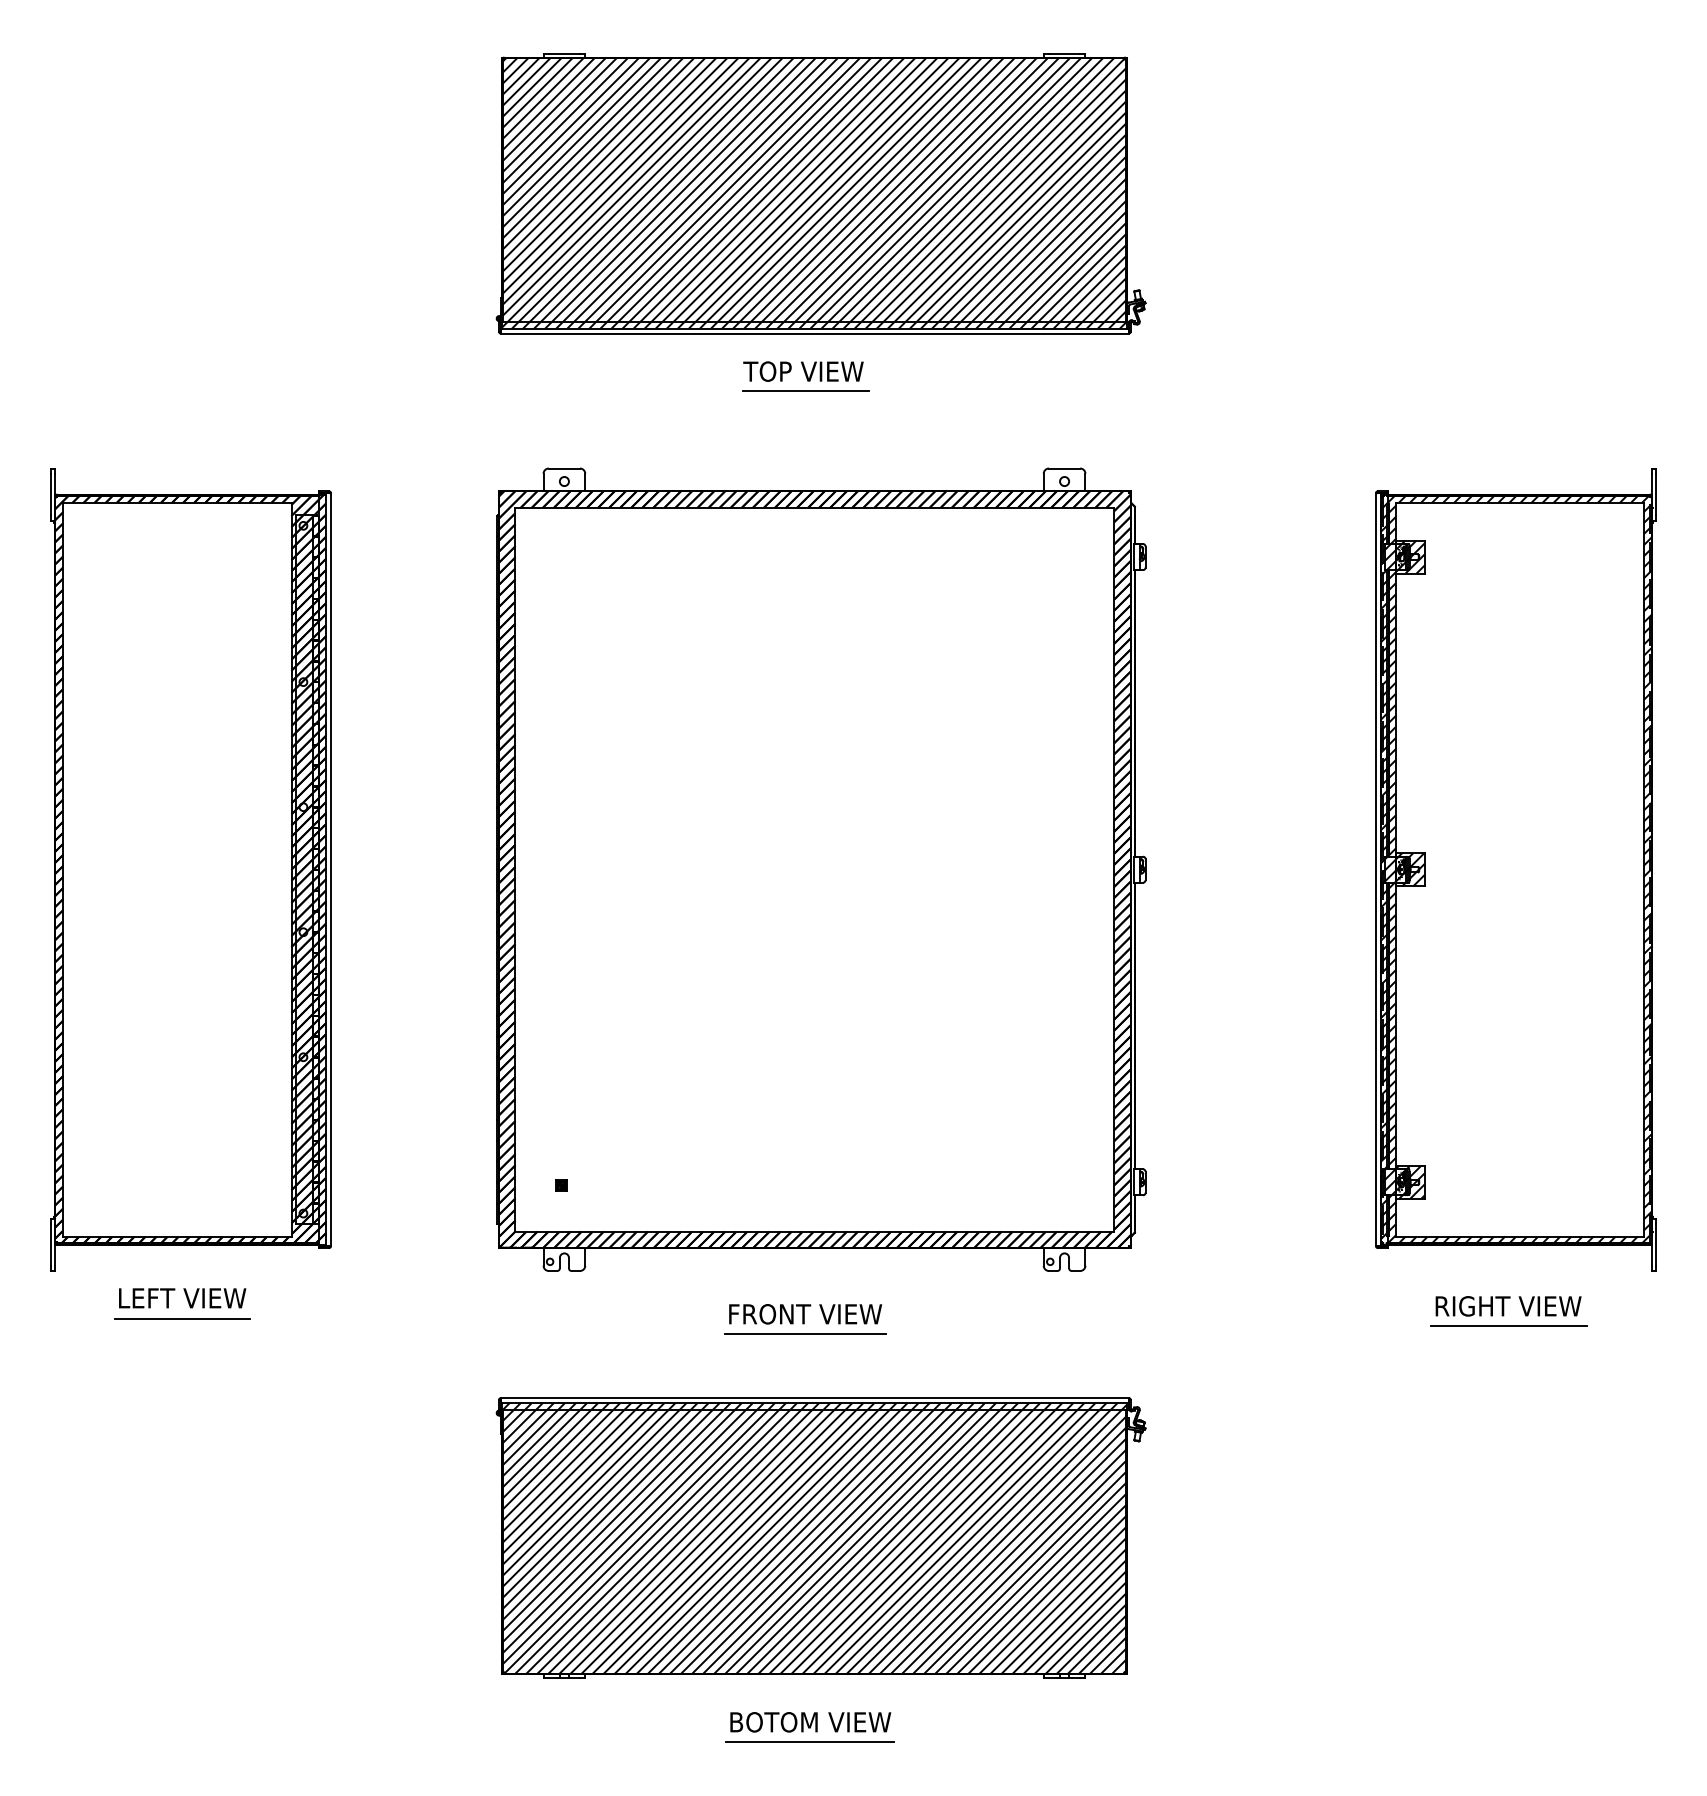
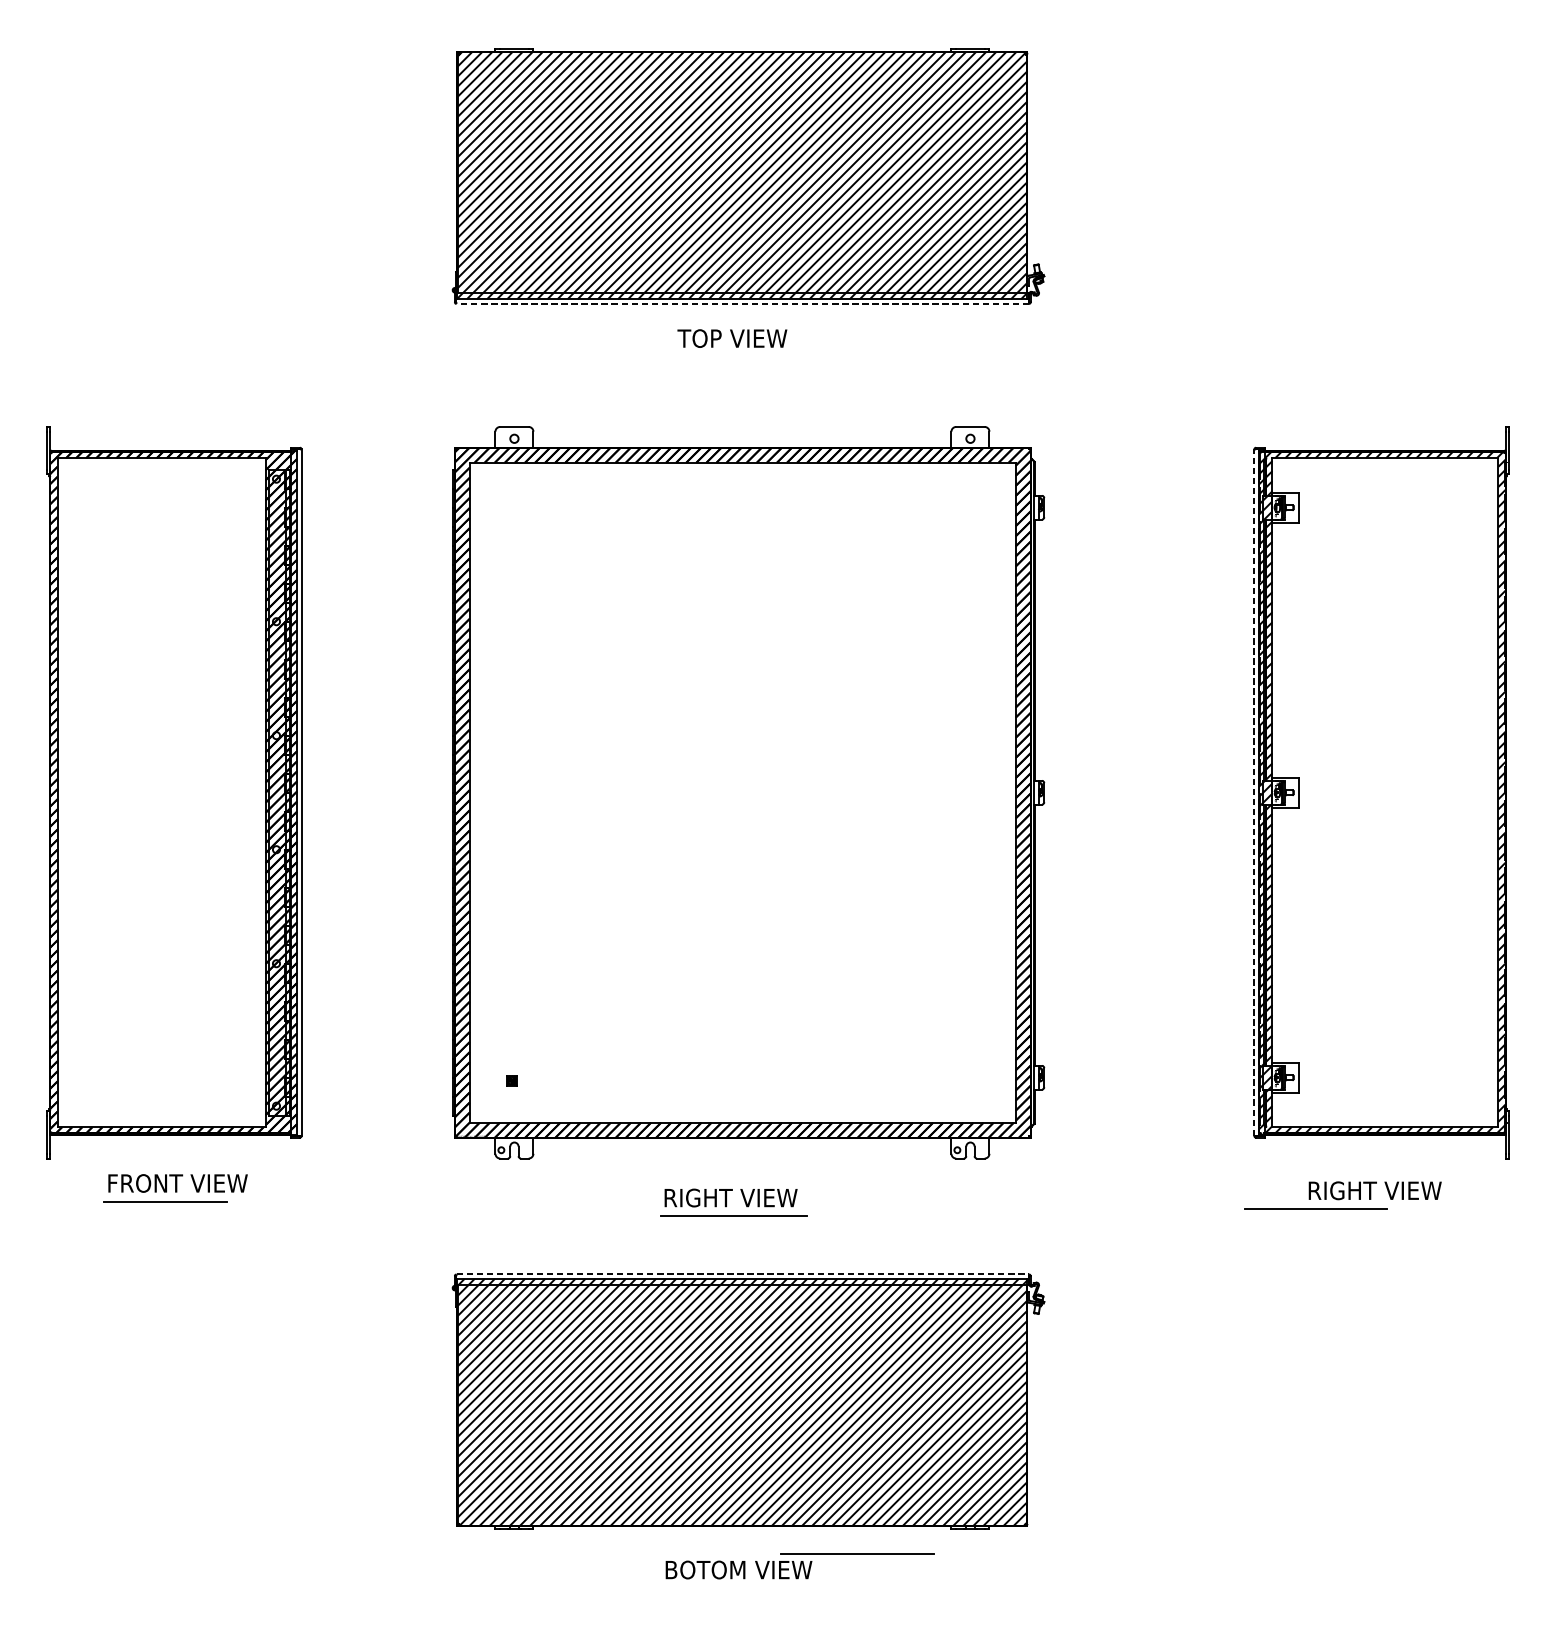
line: (814, 333) -> (742, 303), solid -> dashed
line: (806, 391) -> (735, 356), removed
hatch: (1409, 556) -> (1284, 507), removed
line: (1375, 869) -> (1253, 792), solid -> dashed
hatch: (1409, 869) -> (1284, 792), removed
hatch: (1409, 1181) -> (1284, 1076), removed
text: (196, 1298) -> (179, 1183), LEFT VIEW -> FRONT VIEW
text: (806, 1314) -> (735, 1198), FRONT VIEW -> RIGHT VIEW
line: (1508, 1325) -> (1314, 1208), moved
line: (814, 1398) -> (742, 1274), solid -> dashed
line: (809, 1741) -> (857, 1553), moved

